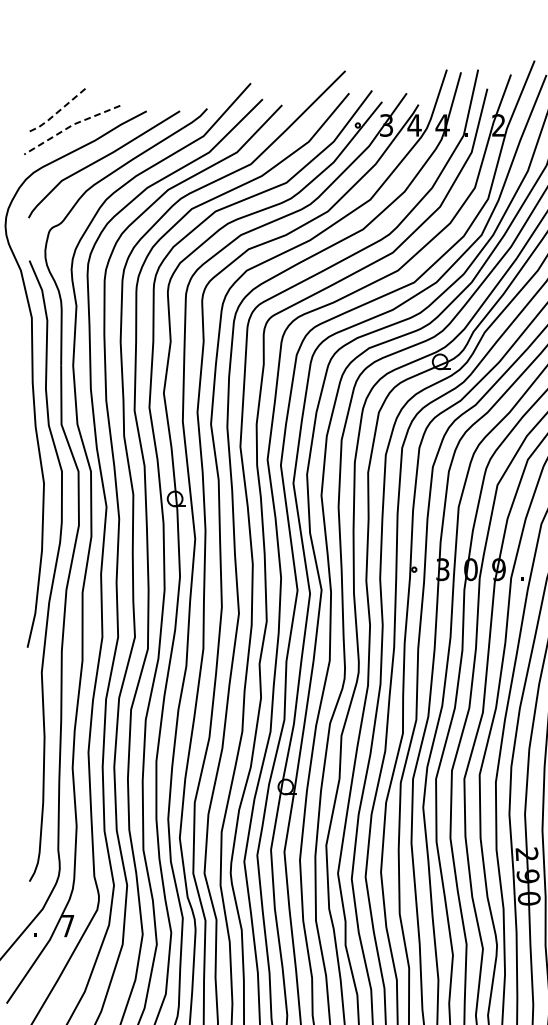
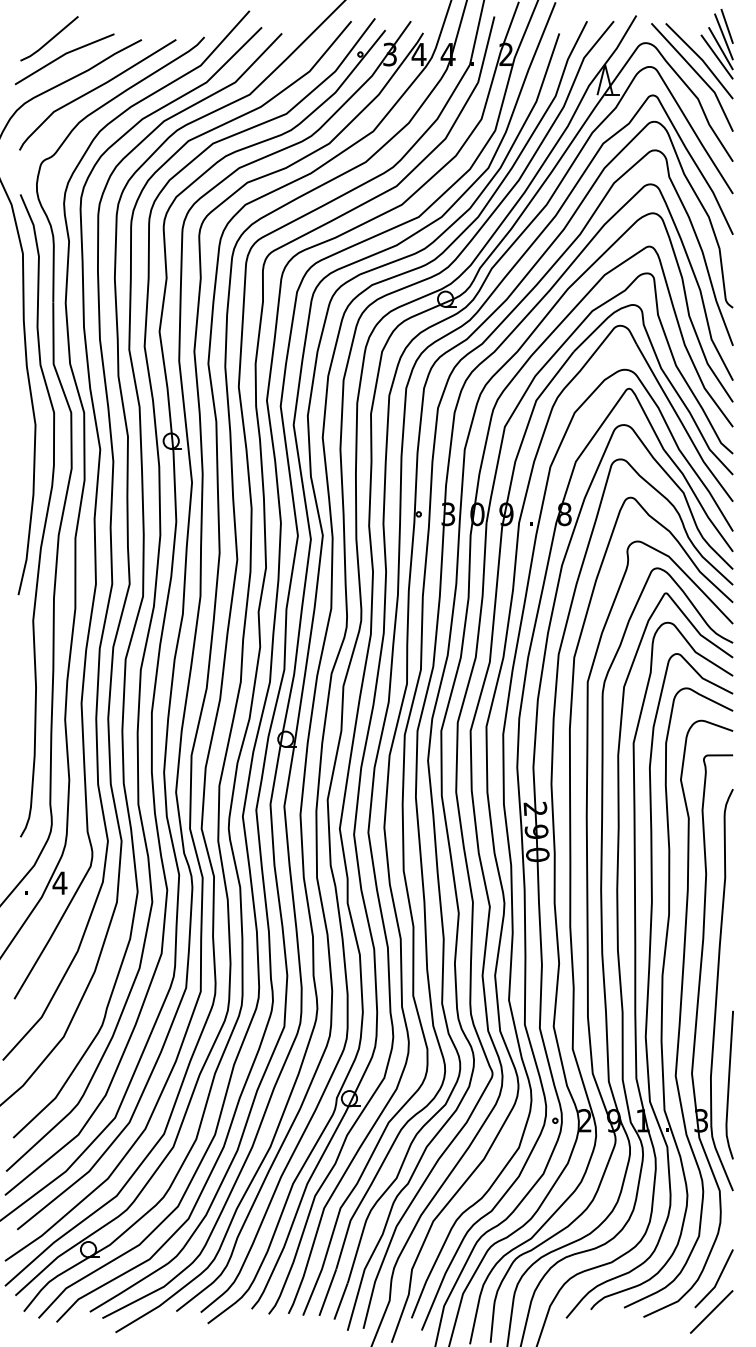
line: (57, 112) -> (49, 41), dashed -> solid
line: (71, 126) -> (63, 55), dashed -> solid
text: (67, 925) -> (59, 882), 7 -> 4

